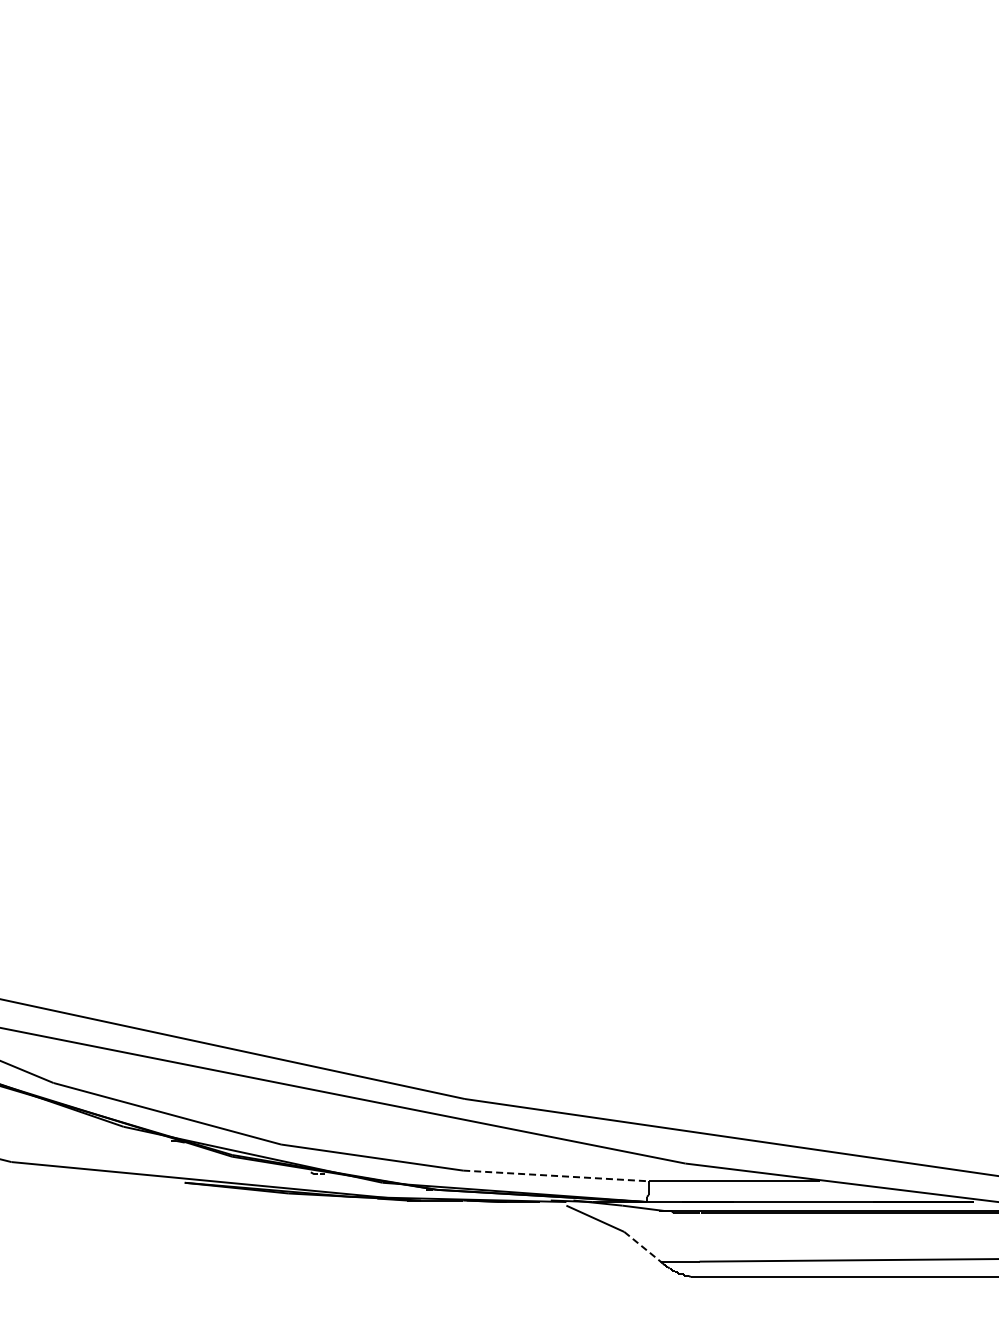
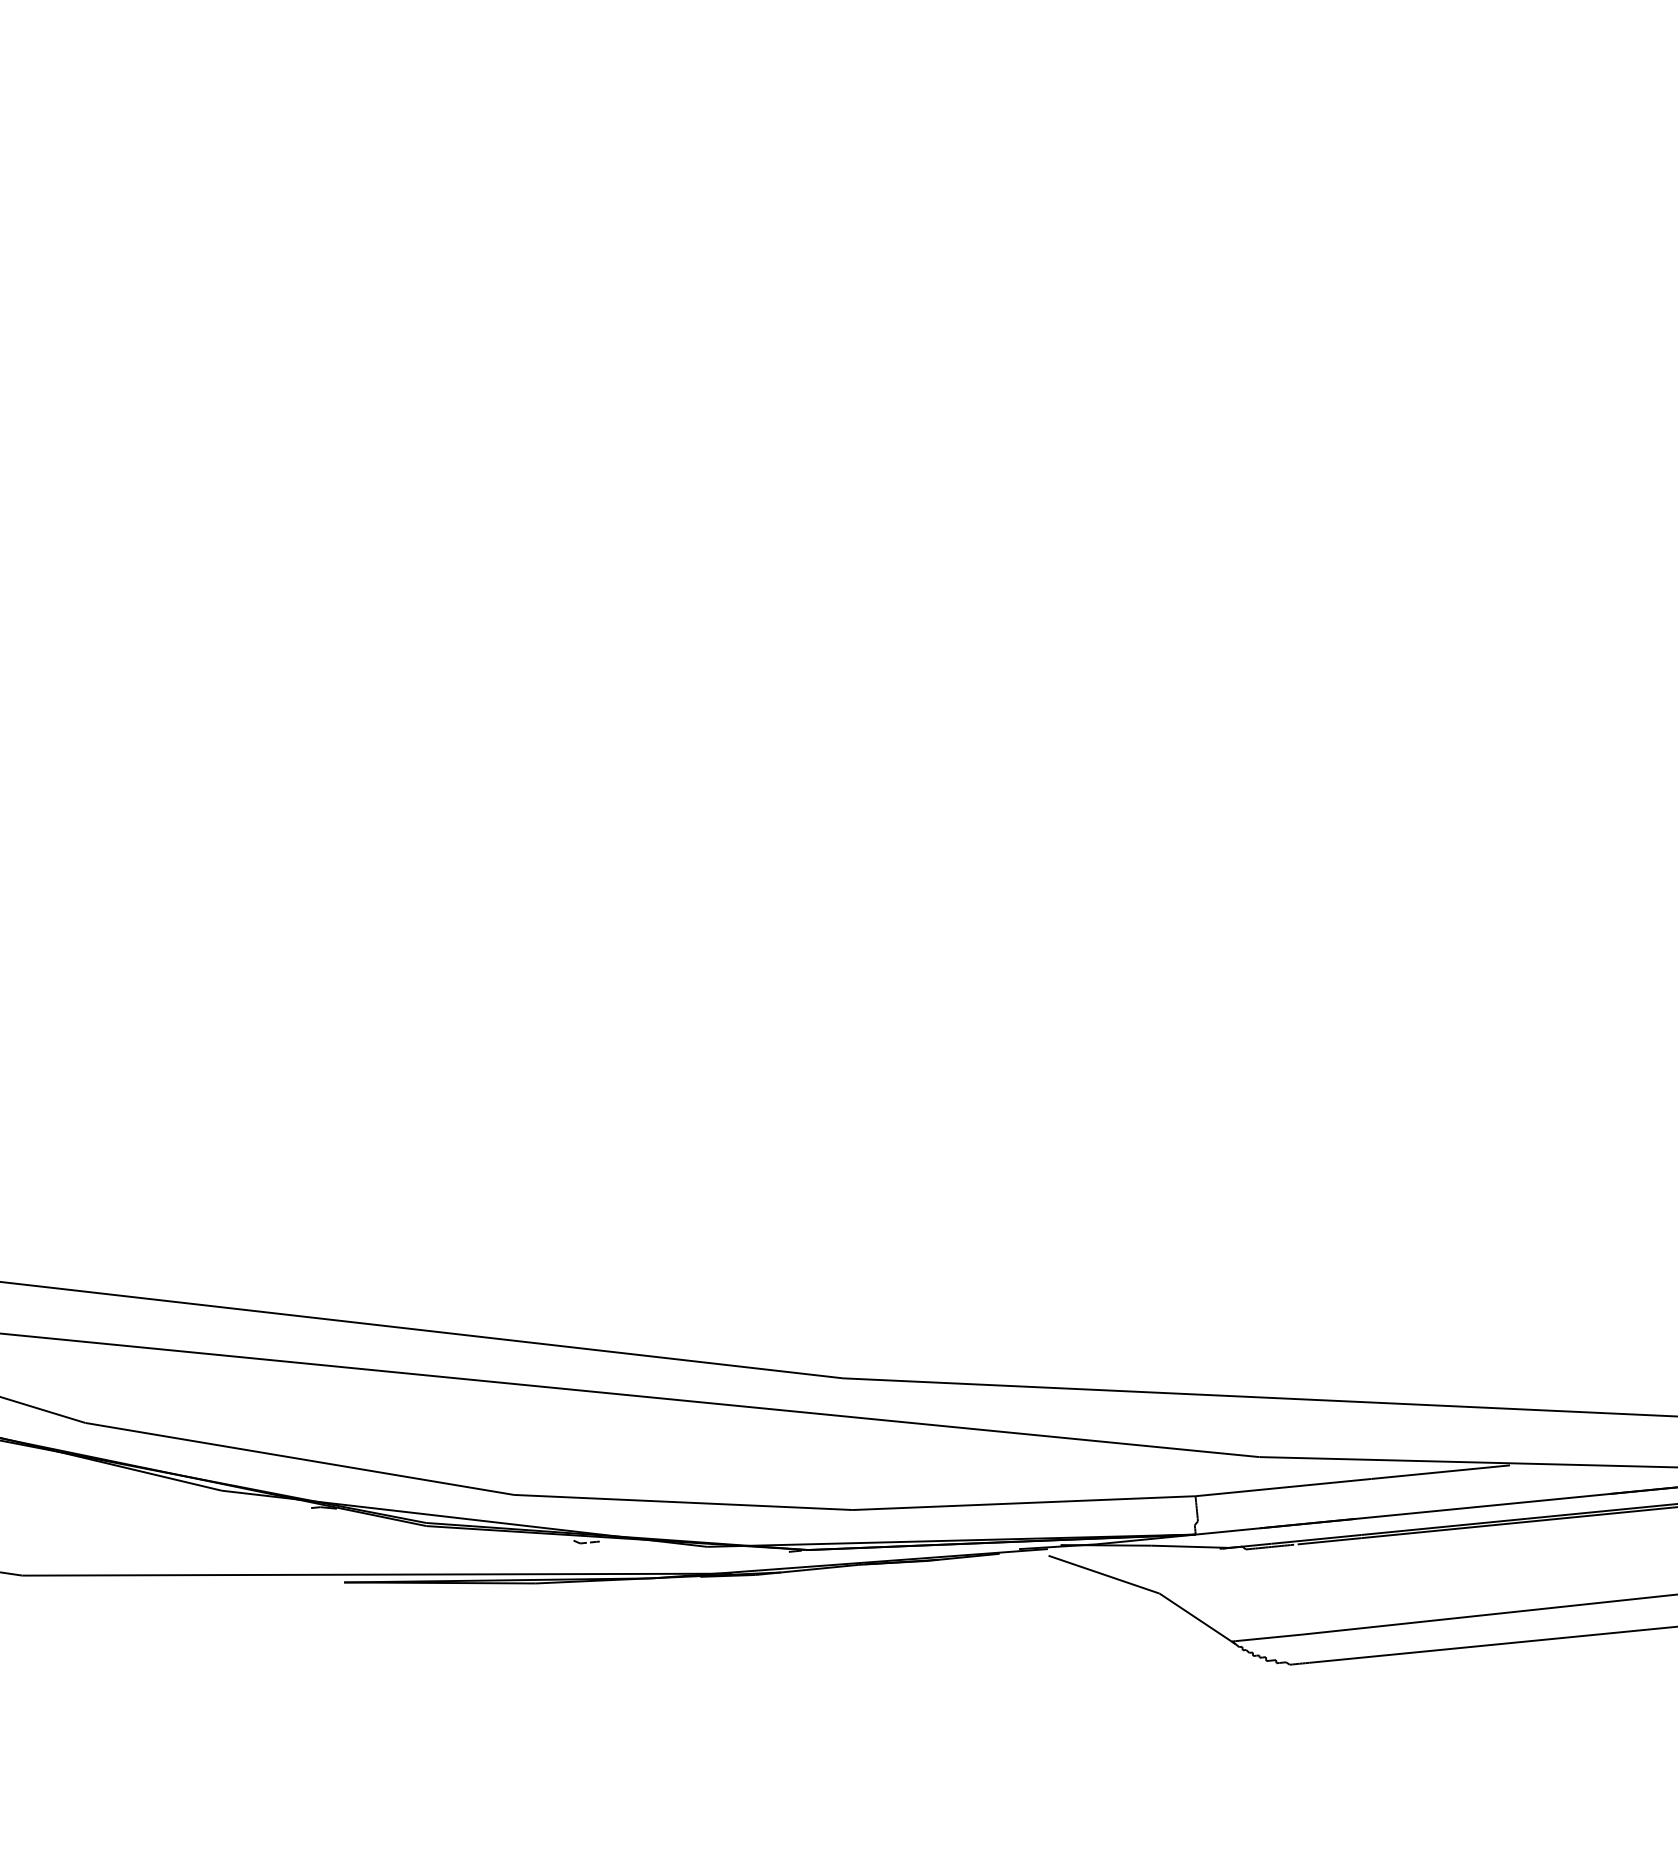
line: (556, 1175) -> (1024, 1502), dashed -> solid
line: (643, 1247) -> (1197, 1618), dashed -> solid

